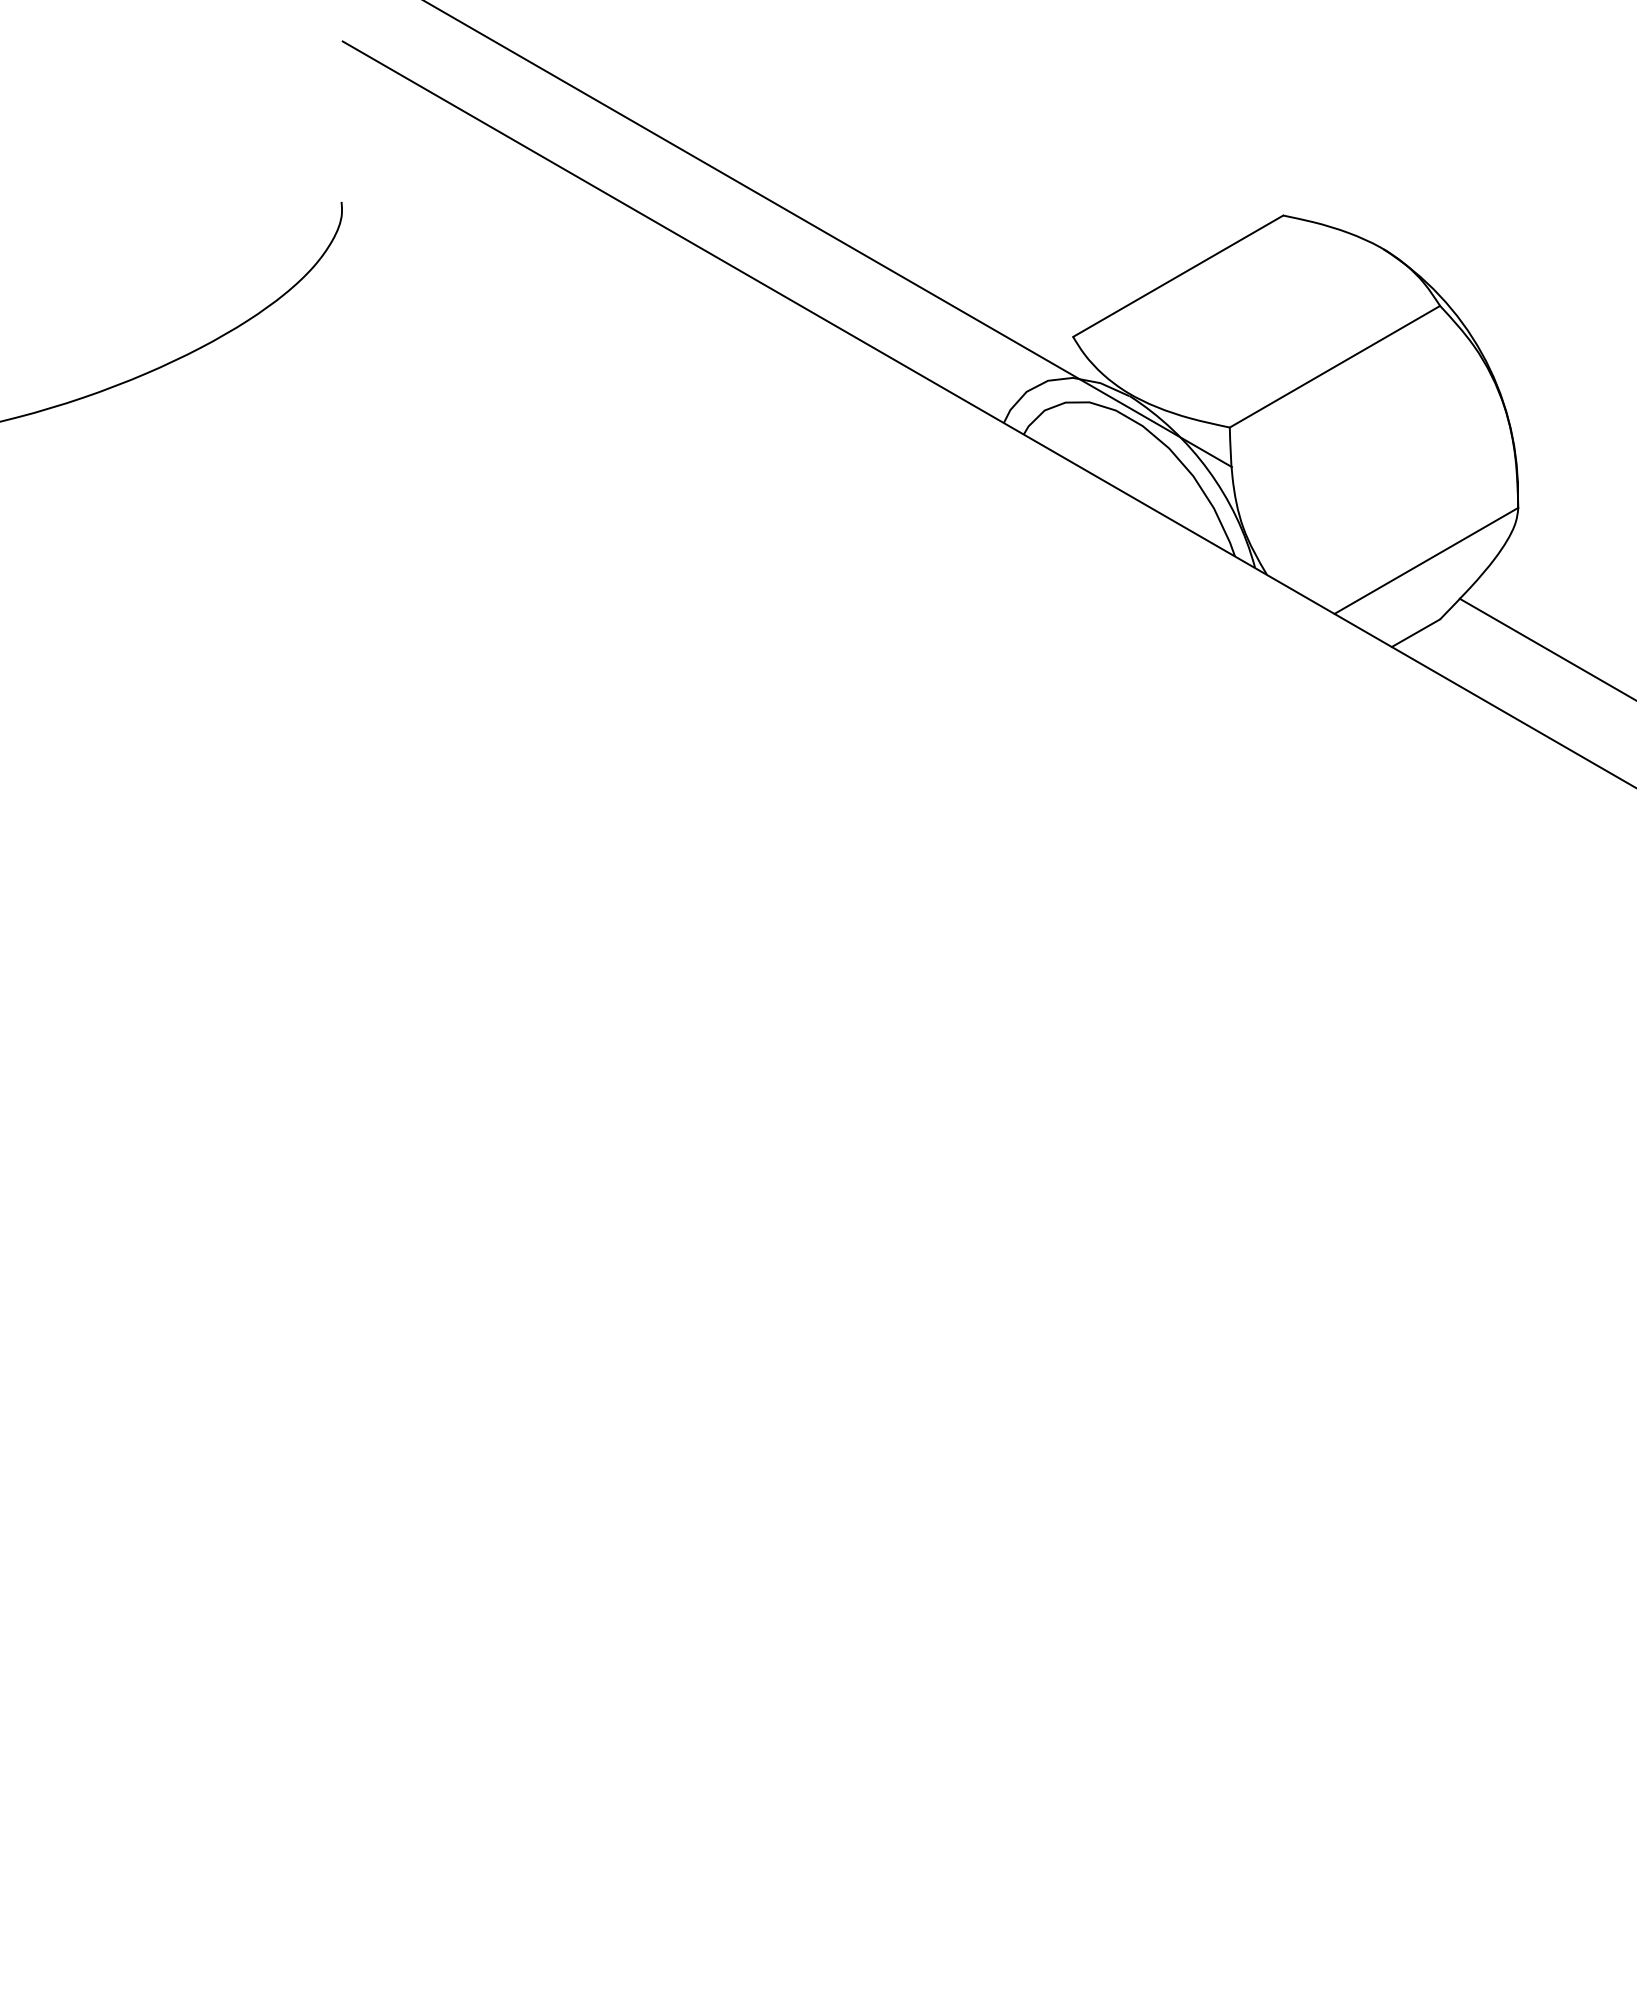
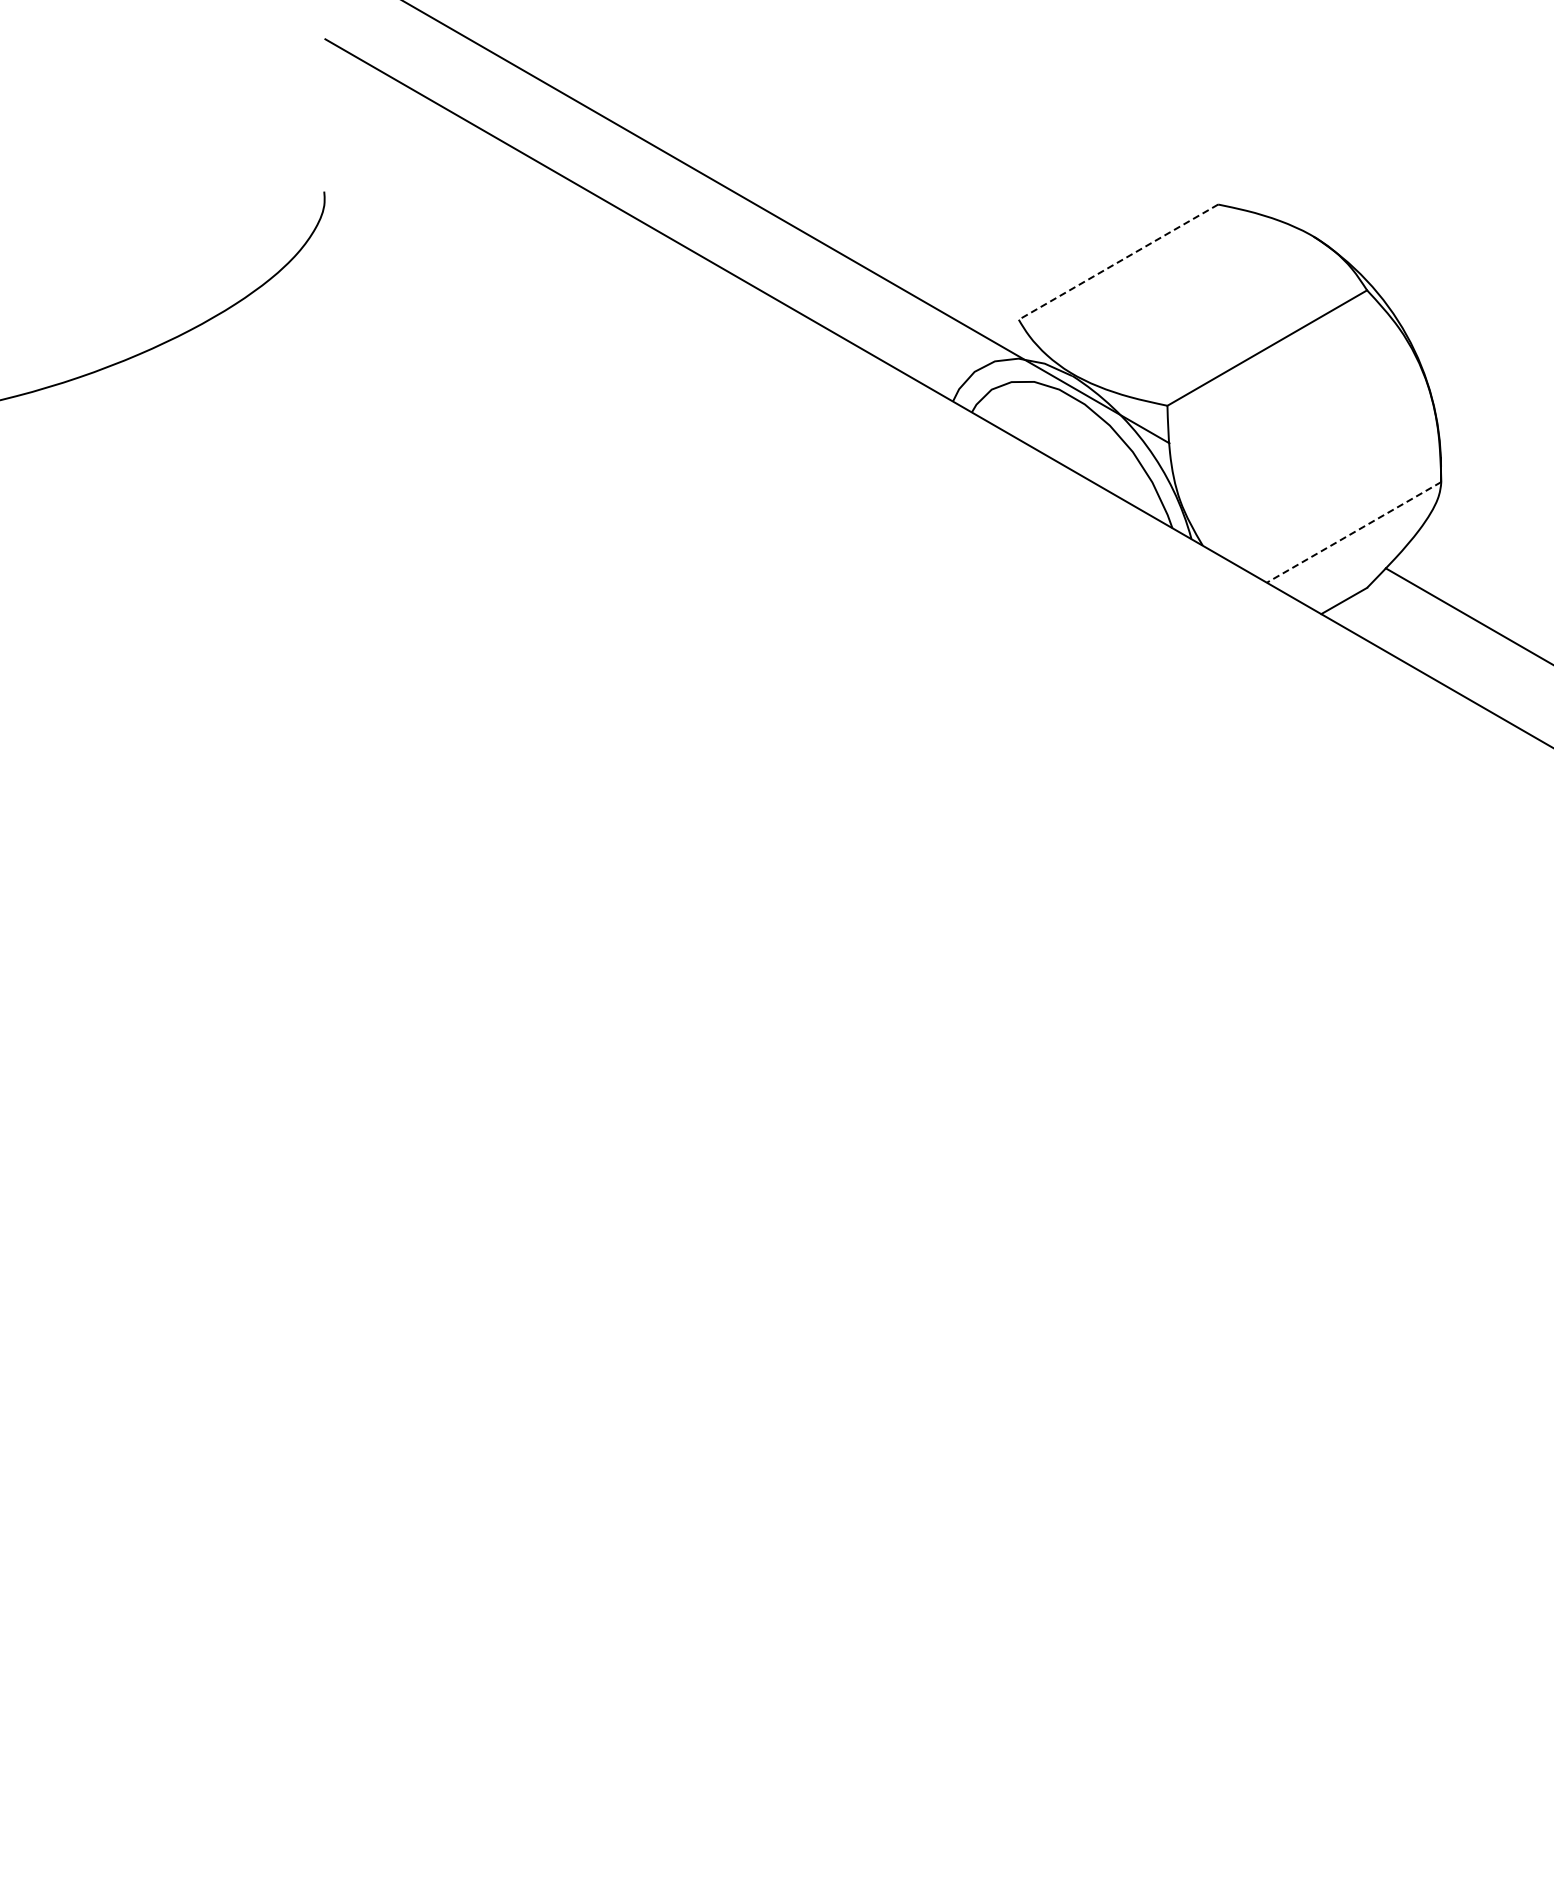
line: (1178, 276) -> (1118, 262), solid -> dashed
line: (1426, 561) -> (1354, 532), solid -> dashed

